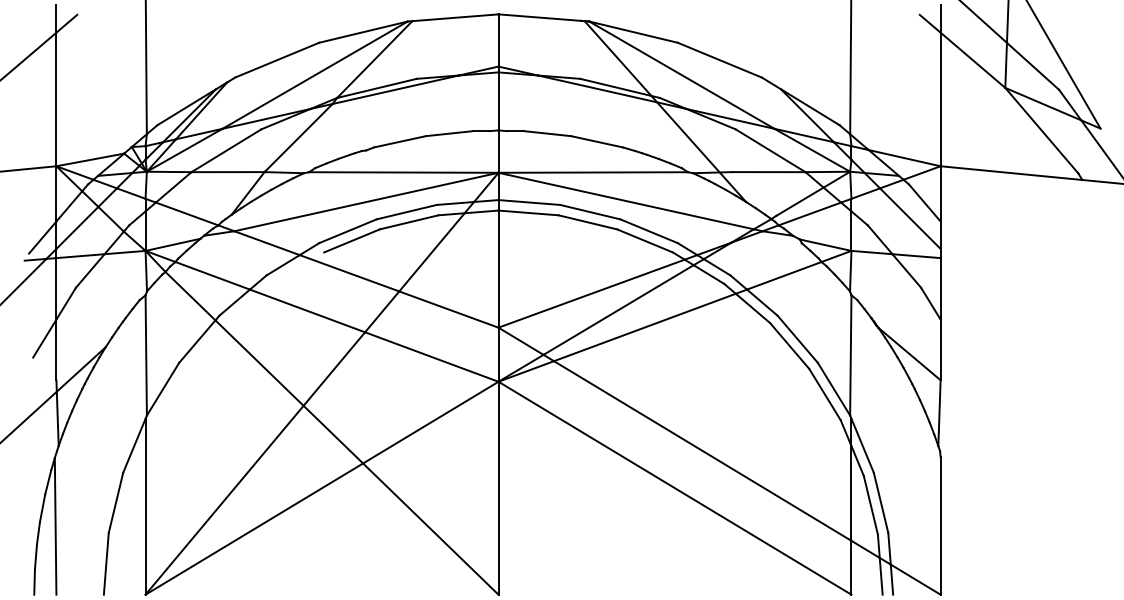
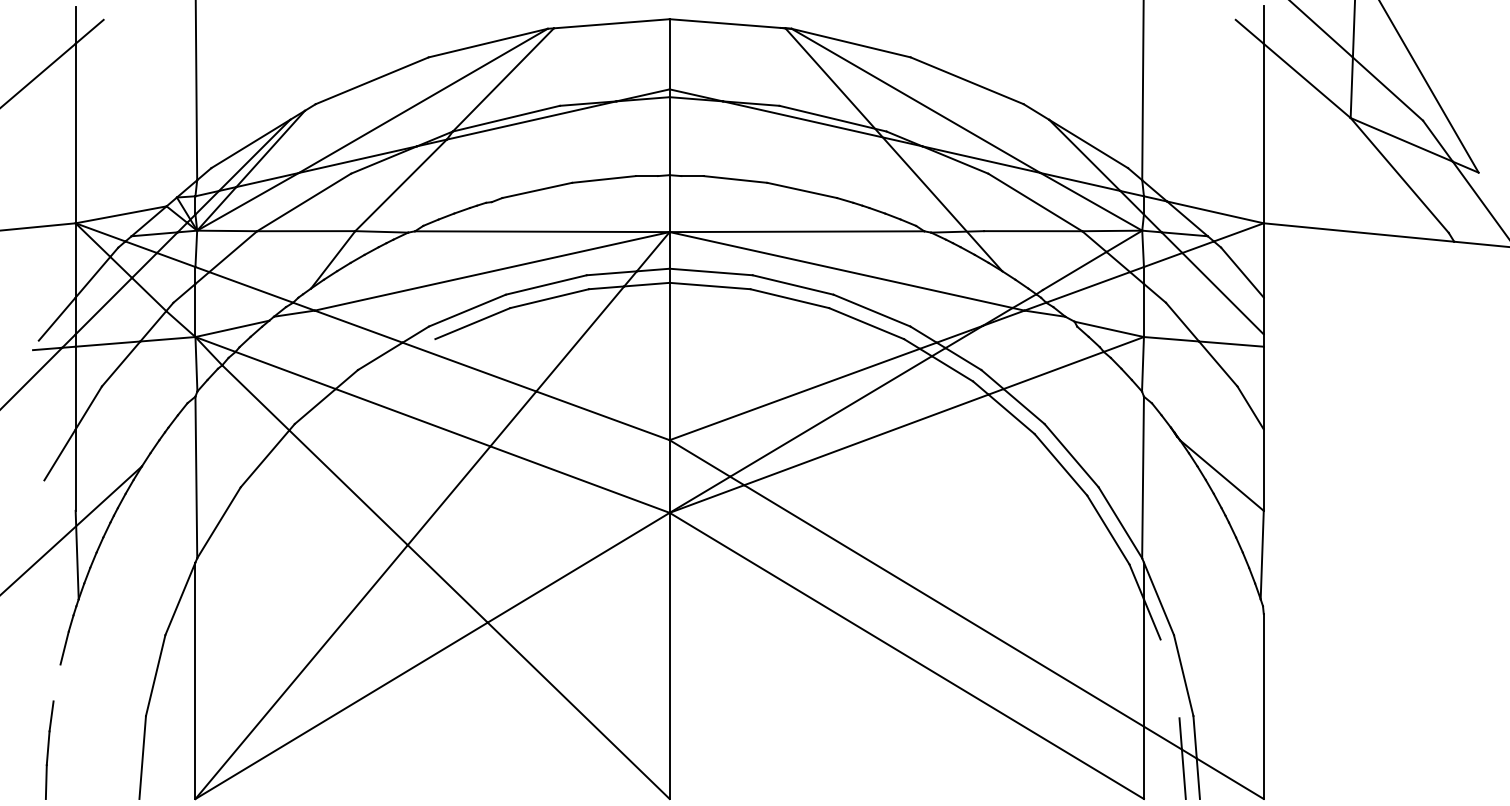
line: (870, 505) -> (1169, 679), removed
line: (42, 508) -> (56, 683), removed
line: (55, 526) -> (74, 707), removed

